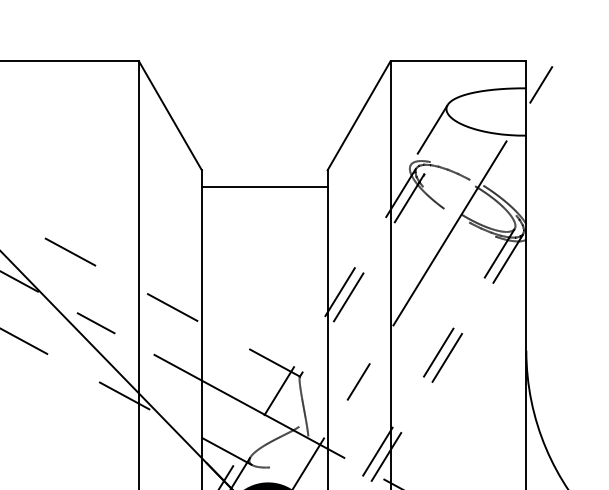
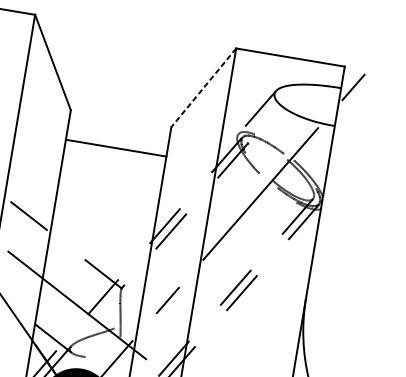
line: (359, 115) -> (204, 87), solid -> dashed
line: (264, 187) -> (115, 148), moved

